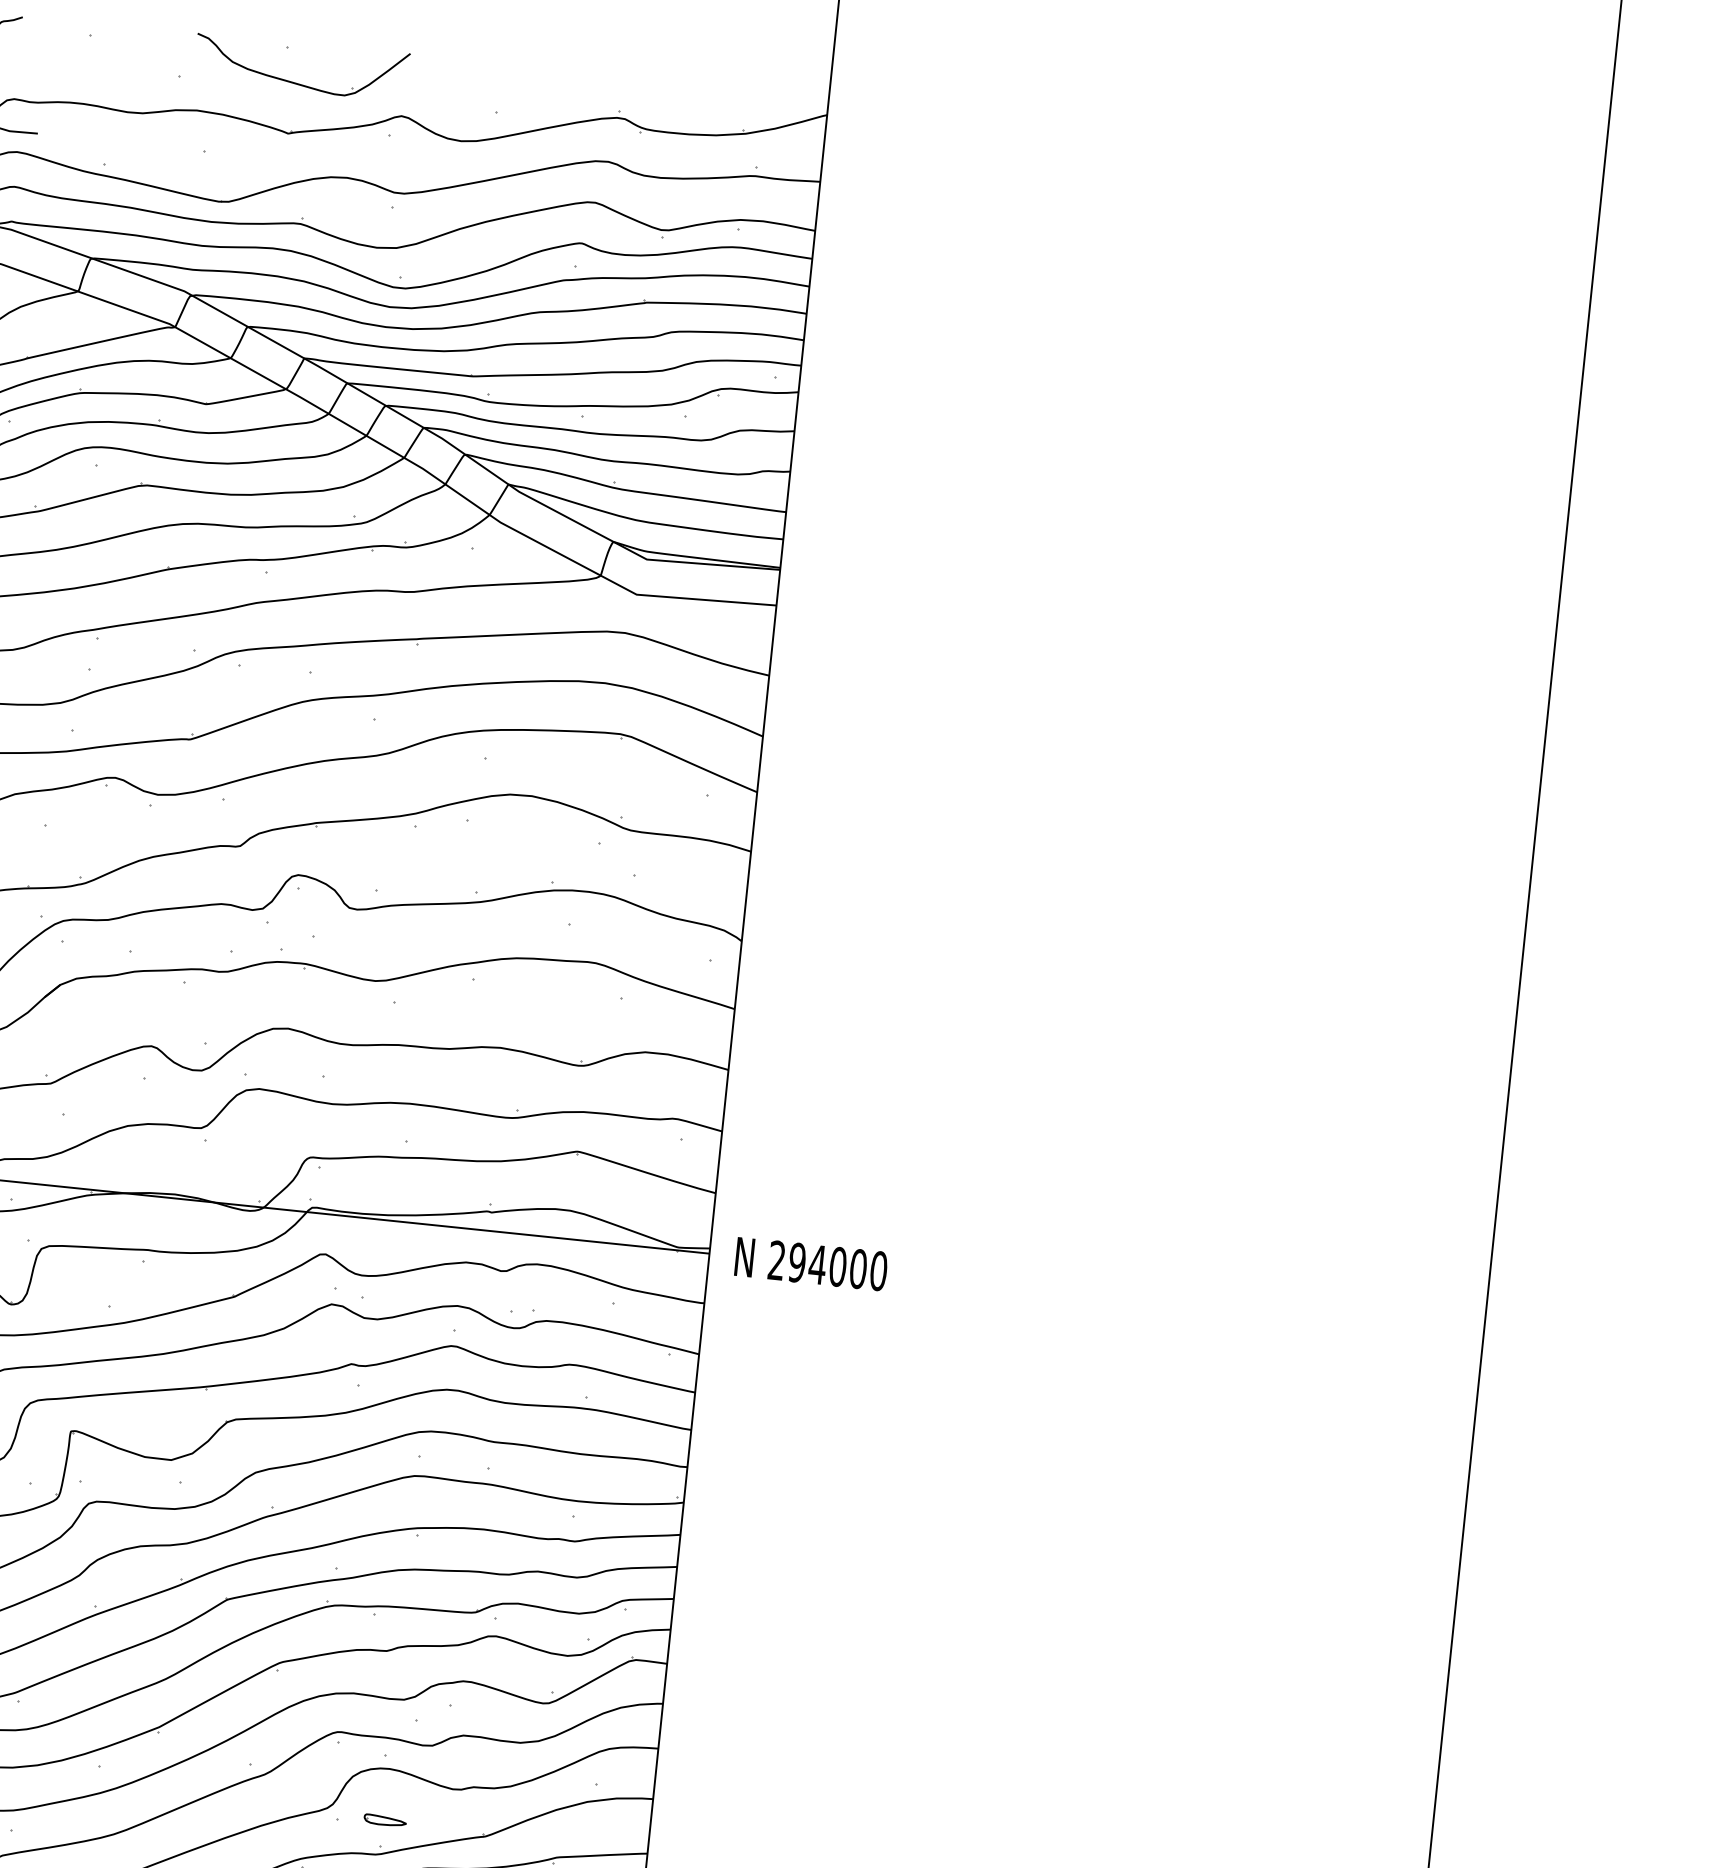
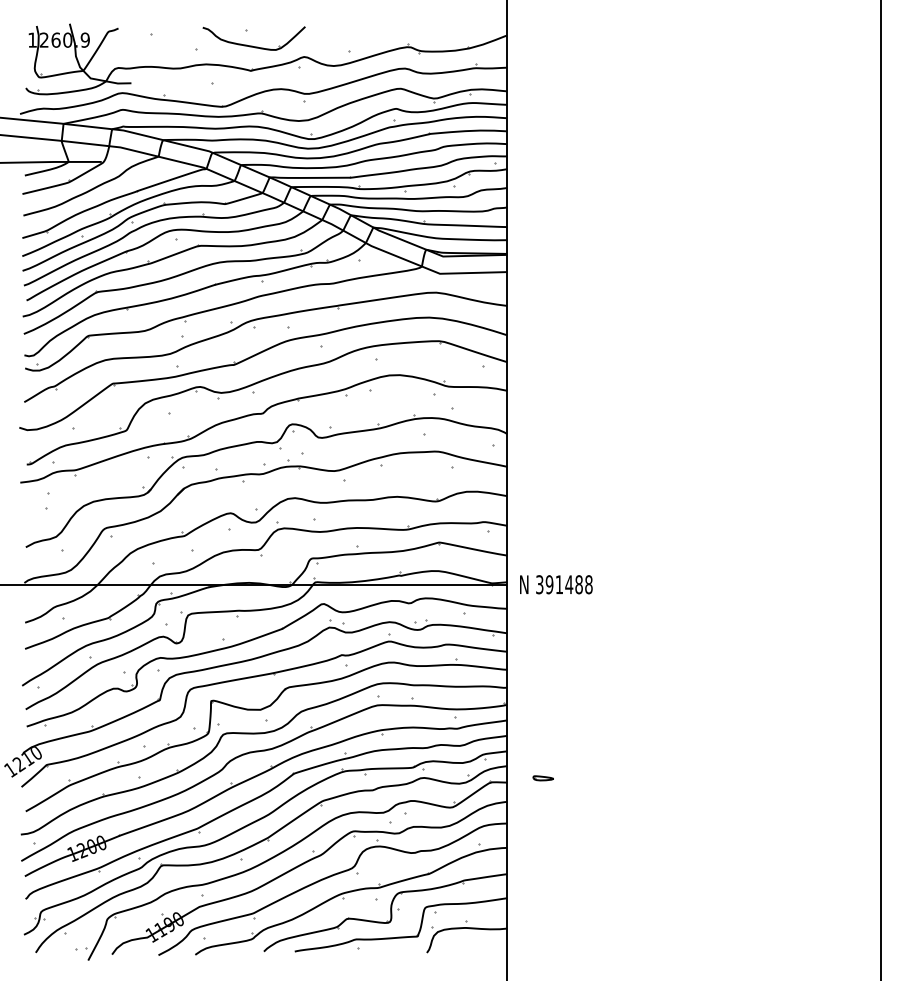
text: (828, 1265) -> (564, 584), 294000 -> 391488
part: (383, 1820) -> (542, 778), moved

